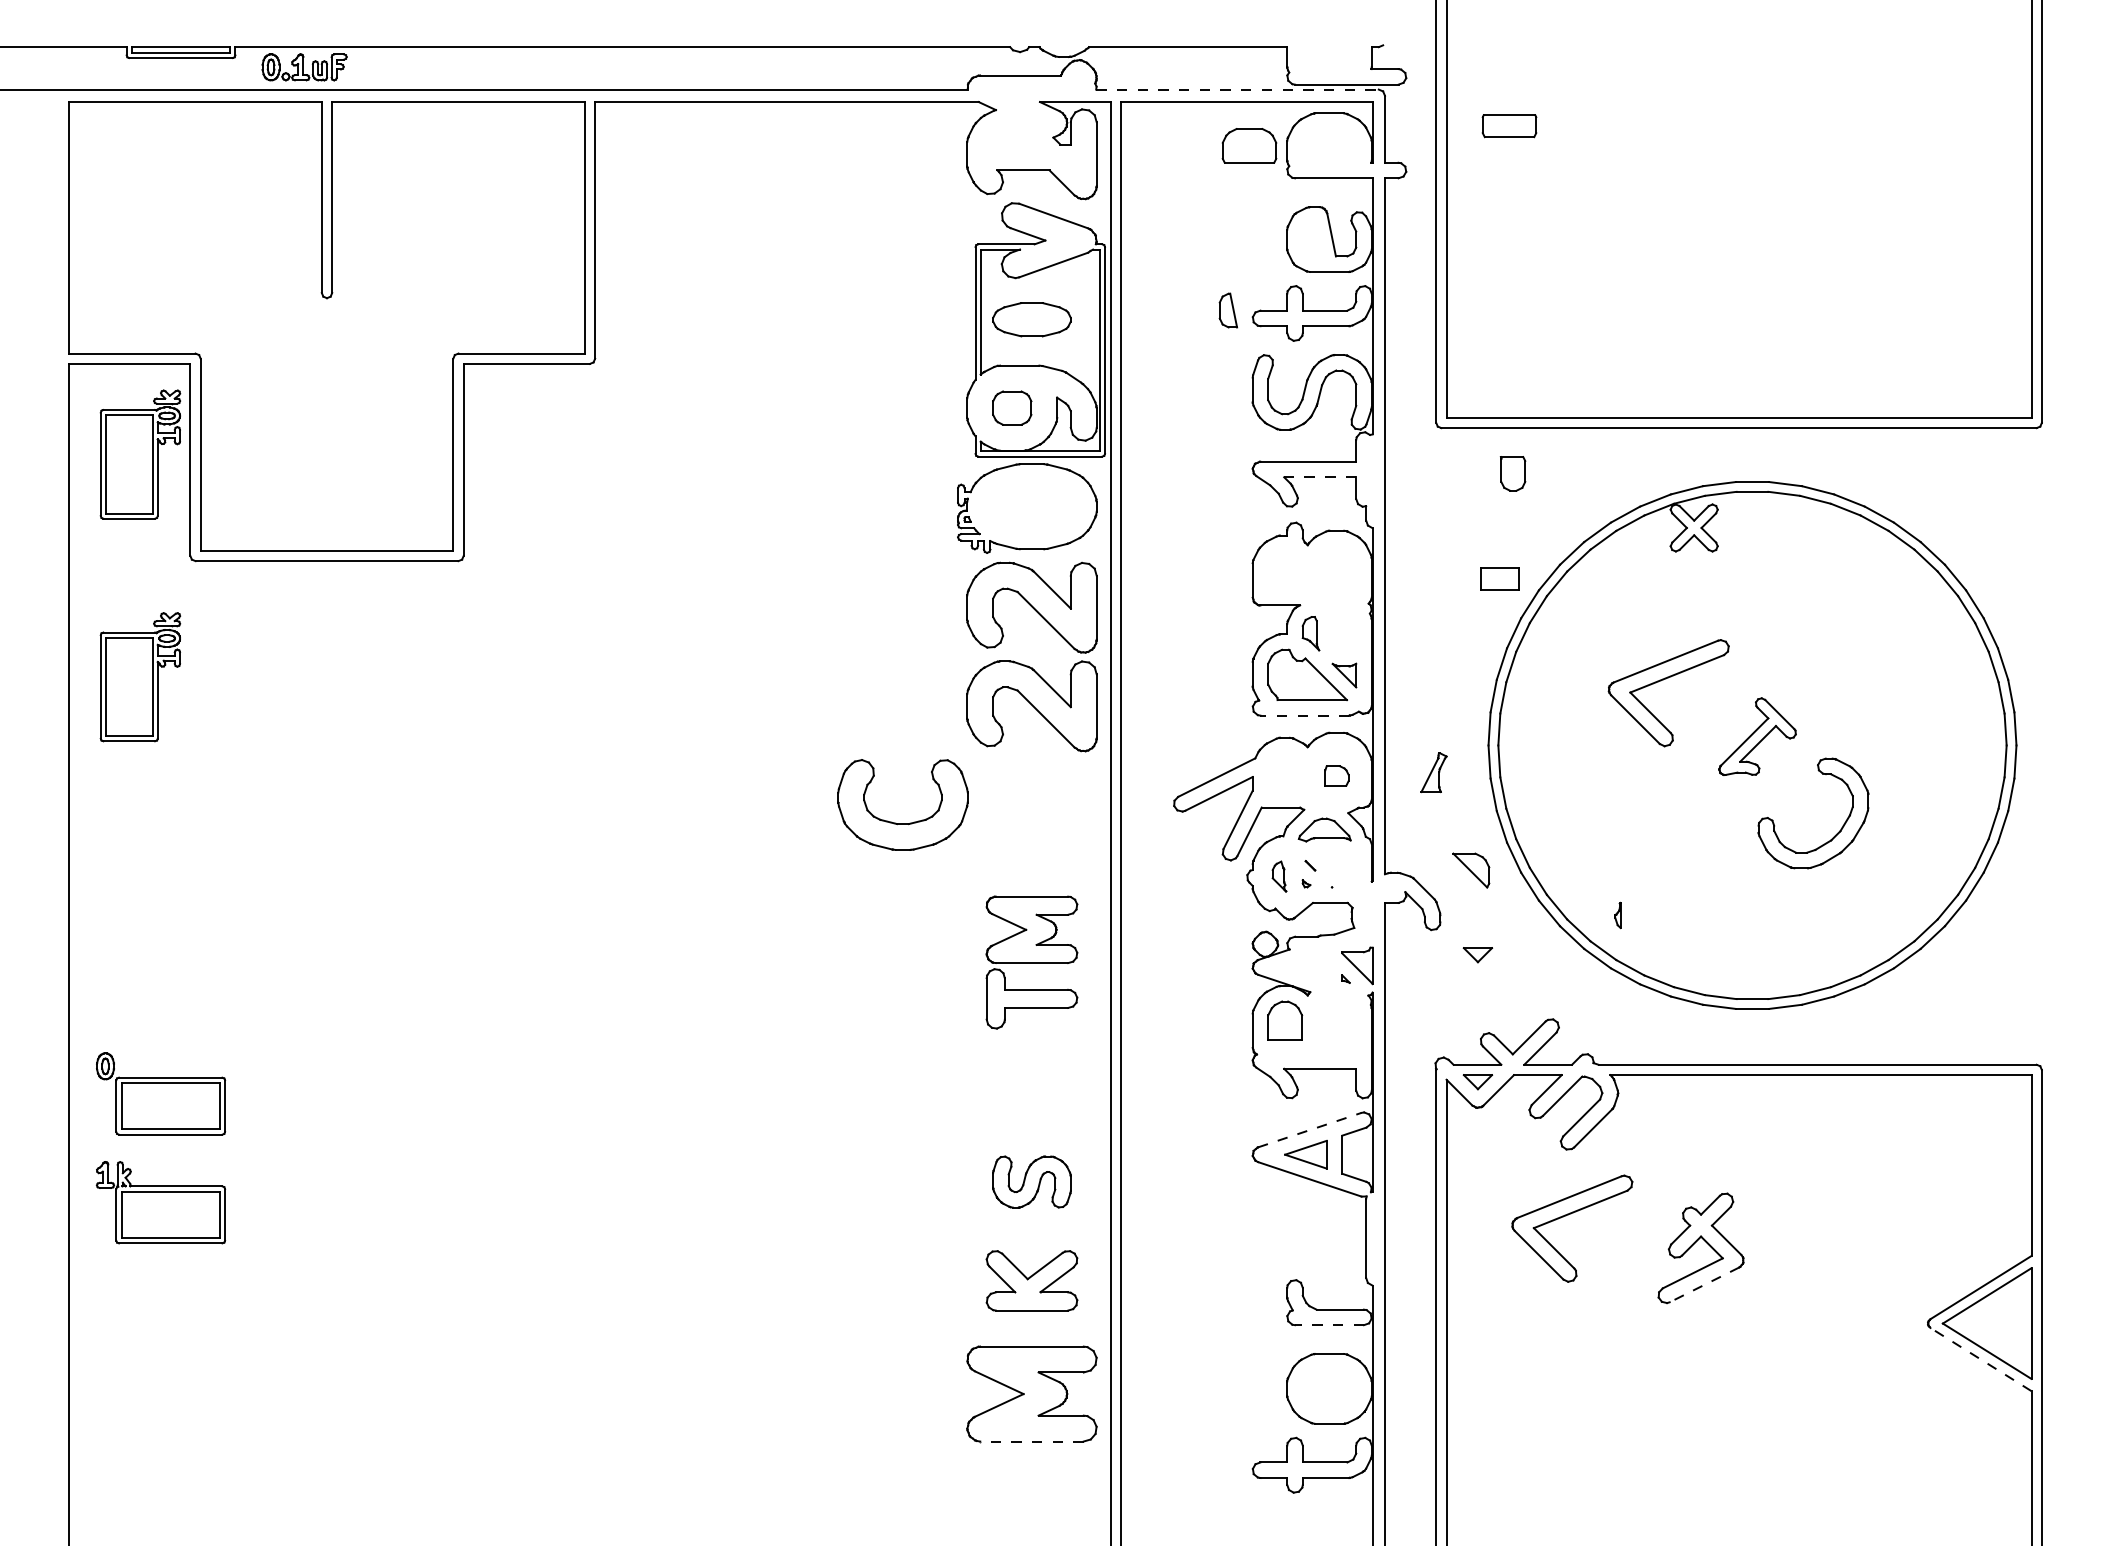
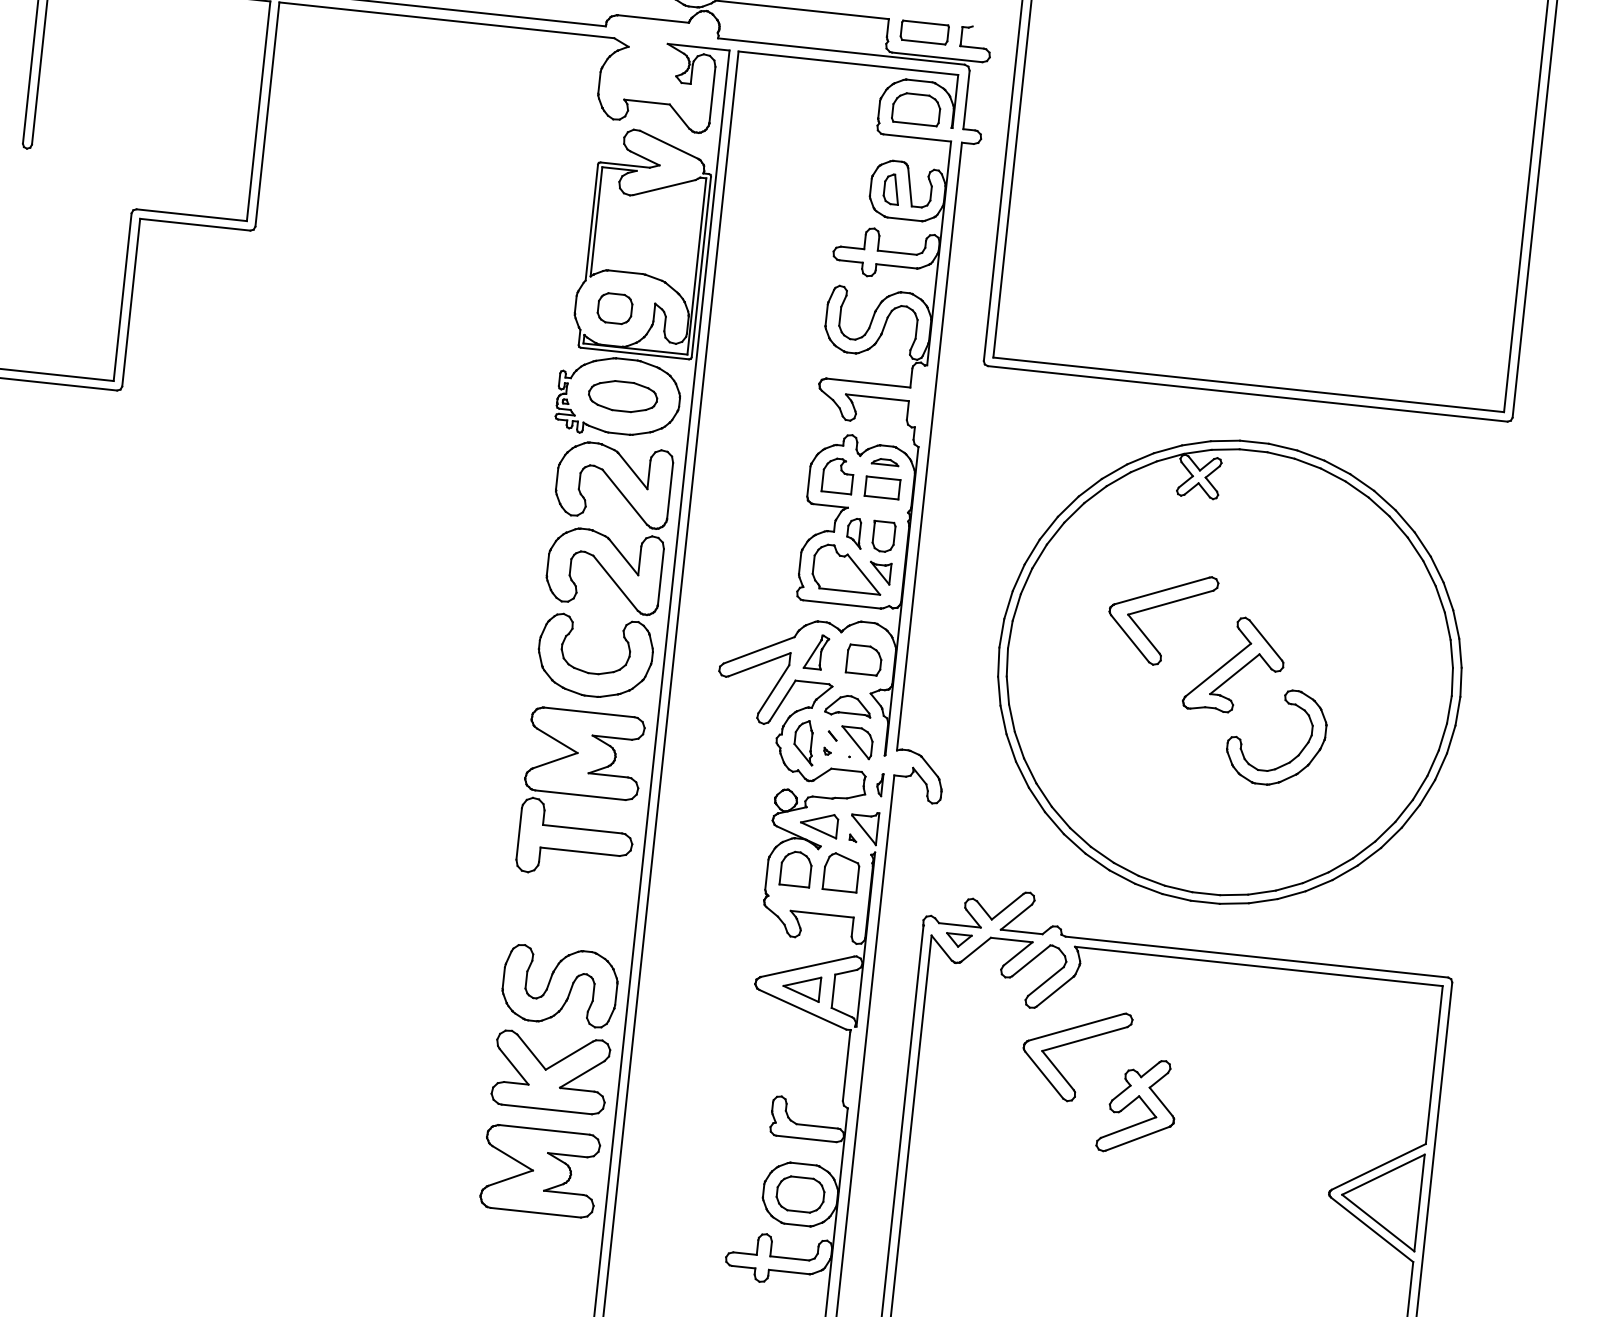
line: (1237, 89) -> (841, 51), dashed -> solid
part: (1509, 126) -> (924, 32), moved
part: (1249, 145) -> (916, 108), moved
part: (1227, 310) -> (891, 189), moved
part: (1031, 319) -> (622, 396), moved
part: (1512, 473) -> (883, 536), moved
line: (1319, 477) -> (876, 397), dashed -> solid
part: (1336, 549) -> (884, 462), added
part: (1284, 570) -> (837, 475), added
part: (1499, 578) -> (882, 487), moved
line: (1304, 715) -> (841, 604), dashed -> solid
part: (1757, 736) -> (1235, 664), size x1.43
part: (1433, 772) -> (816, 651), moved
part: (1336, 775) -> (863, 659), size x1.67
part: (902, 823) -> (593, 673), moved
part: (1471, 870) -> (856, 742), moved
part: (1279, 876) -> (804, 742), size x1.67
part: (1617, 915) -> (879, 784), moved
part: (1477, 955) -> (970, 829), removed
part: (1031, 962) -> (580, 794), size x1.43
part: (1305, 968) -> (818, 825), added
part: (1336, 1018) -> (841, 871), added
line: (1309, 1130) -> (807, 967), dashed -> solid
part: (1031, 1181) -> (559, 985), size x1.67
part: (1566, 1216) -> (1071, 1043), moved
part: (1031, 1280) -> (550, 1072), size x1.43
line: (1704, 1284) -> (1137, 1138), dashed -> solid
line: (1329, 1325) -> (806, 1139), dashed -> solid
line: (1980, 1359) -> (1371, 1229), dashed -> solid
part: (1329, 1388) -> (800, 1194), added
line: (1032, 1441) -> (536, 1212), dashed -> solid

